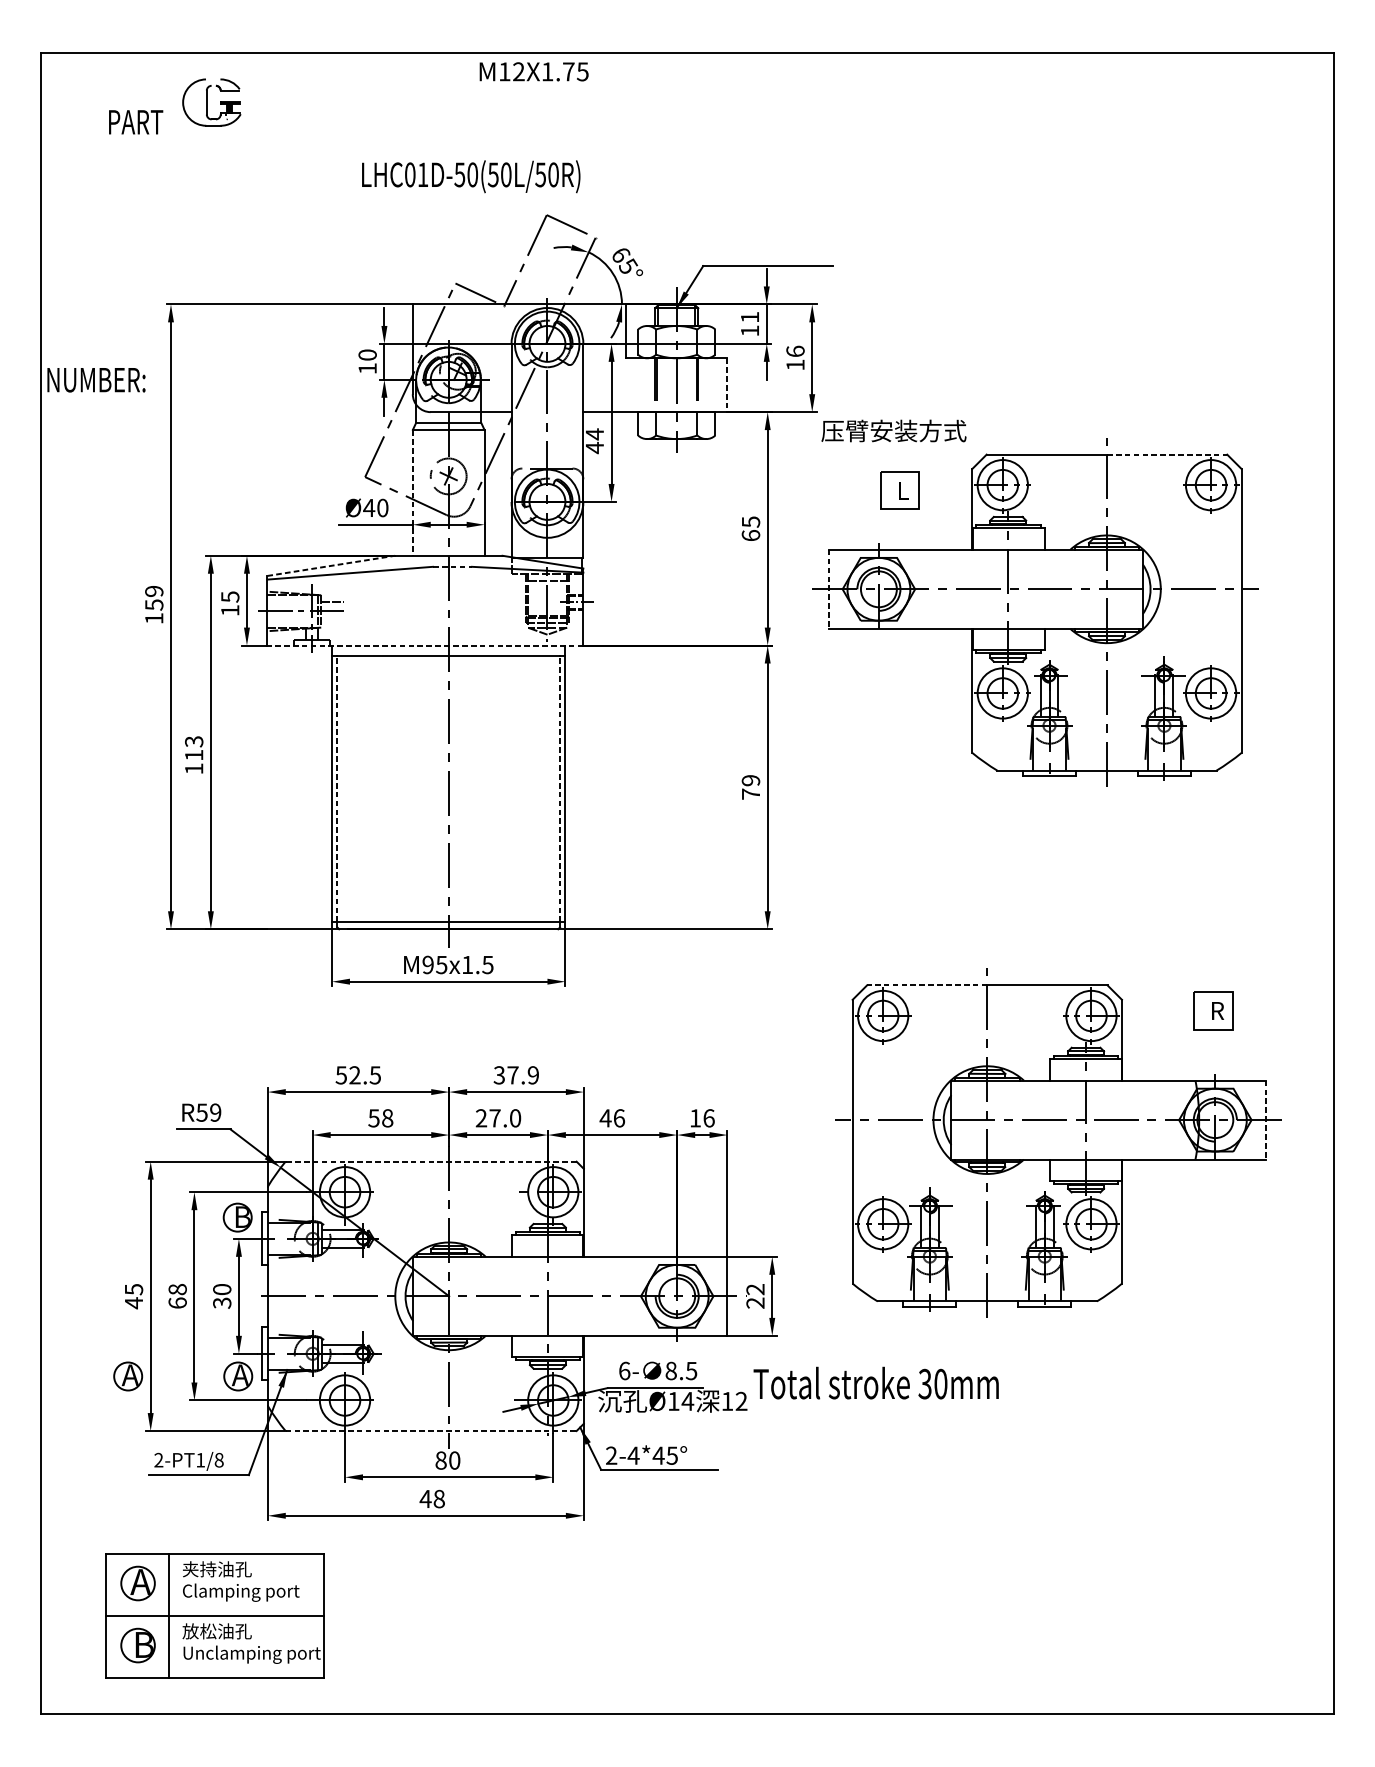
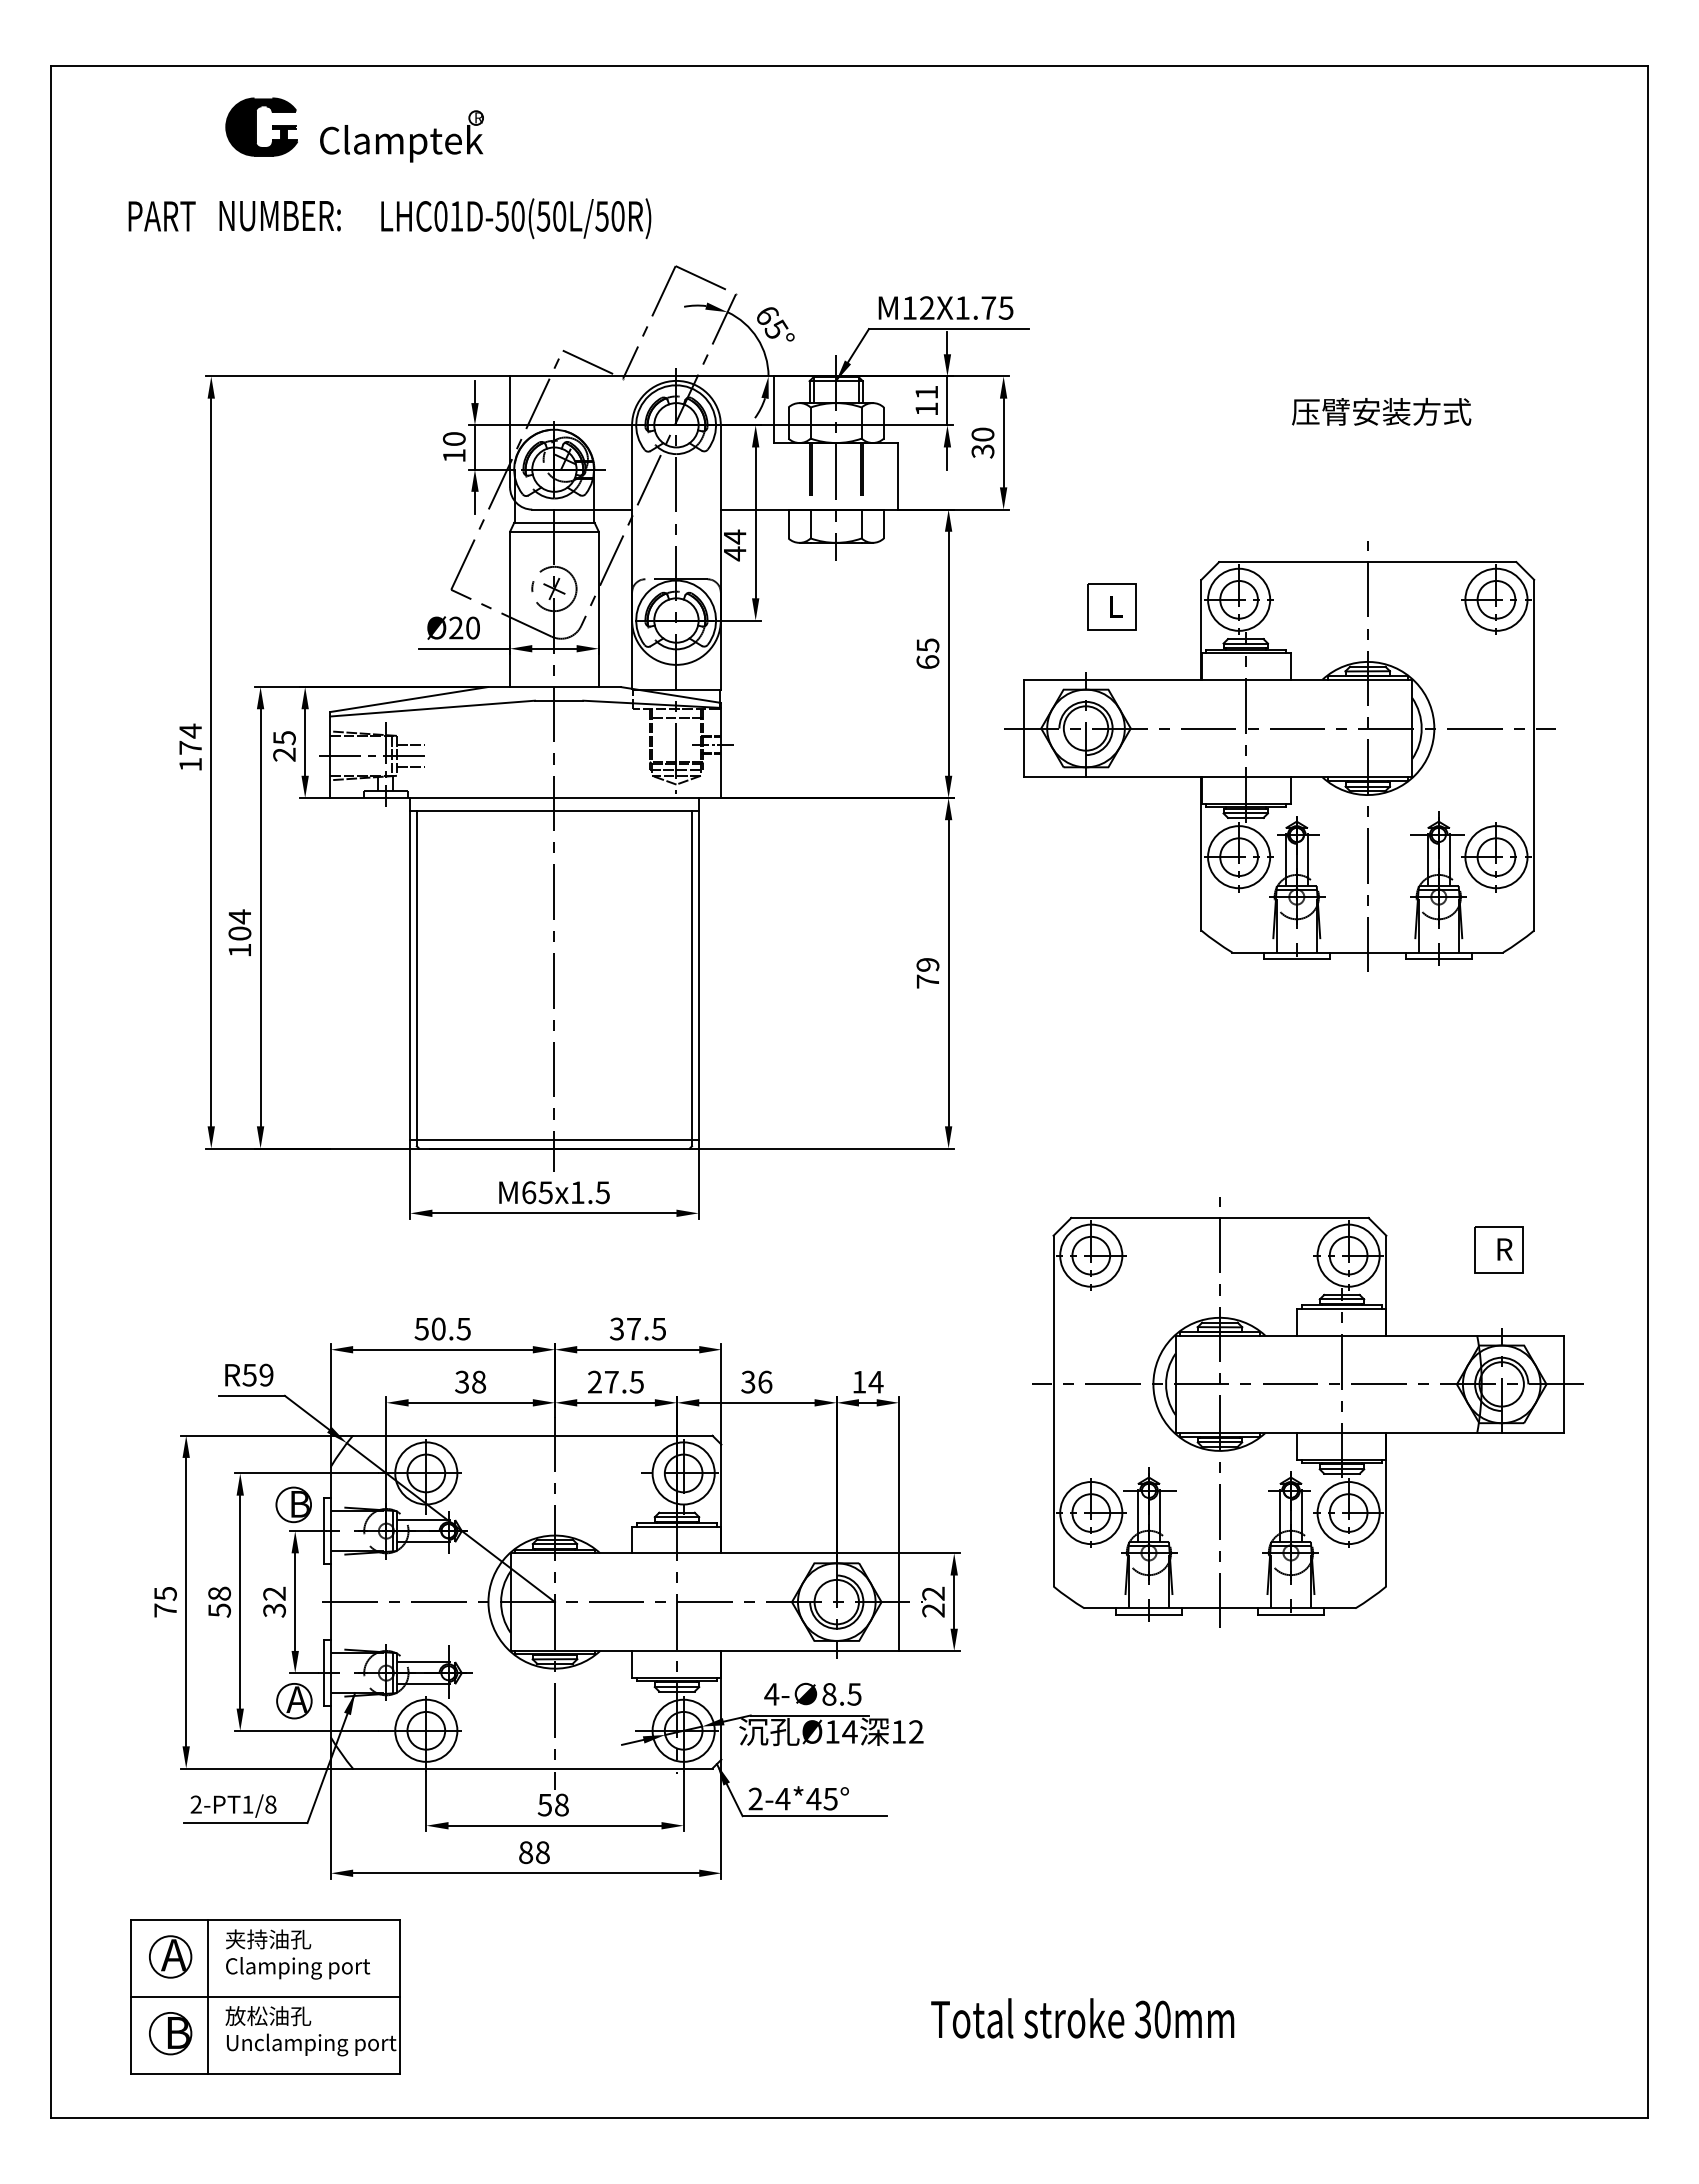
text: (533, 71) -> (945, 307), moved
fill: (211, 102) -> (261, 126), added
part: (324, 110) -> (401, 136), added
text: (135, 122) -> (161, 216), moved
text: (471, 176) -> (516, 218), moved
text: (795, 357) -> (982, 442), 16 -> 30
text: (95, 380) -> (279, 216), moved
line: (727, 385) -> (898, 476), dashed -> solid
text: (893, 430) -> (1381, 411), moved
line: (1167, 454) -> (1442, 562), dashed -> solid
line: (413, 493) -> (510, 610), dashed -> solid
text: (368, 507) -> (455, 627), Ø40 -> Ø20
line: (331, 565) -> (409, 699), dashed -> solid
line: (452, 566) -> (559, 700), dashed -> solid
line: (828, 589) -> (1023, 728), dashed -> solid
text: (154, 598) -> (190, 739), 159 -> 174
text: (230, 610) -> (284, 754), 15 -> 25
line: (332, 620) -> (410, 766), added
line: (425, 645) -> (525, 798), dashed -> solid
text: (193, 747) -> (239, 924), 113 -> 104
line: (337, 788) -> (416, 974), dashed -> solid
line: (560, 788) -> (692, 974), dashed -> solid
text: (428, 964) -> (529, 1192), M95x1.5 -> M65x1.5
line: (927, 985) -> (1145, 1217), dashed -> solid
text: (354, 1074) -> (438, 1328), 52.5 -> 50.5
text: (532, 1074) -> (658, 1328), 37.9 -> 37.5
text: (374, 1117) -> (462, 1381), 58 -> 38
text: (515, 1117) -> (636, 1381), 27.0 -> 27.5
text: (604, 1117) -> (747, 1381), 46 -> 36
text: (708, 1117) -> (875, 1381), 16 -> 14
line: (1265, 1120) -> (1563, 1384), dashed -> solid
line: (430, 1161) -> (532, 1435), dashed -> solid
text: (222, 1289) -> (274, 1593), 30 -> 32
text: (133, 1303) -> (165, 1610), 45 -> 75
text: (177, 1303) -> (219, 1610), 68 -> 58
text: (624, 1371) -> (771, 1694), 6- -> 4-
part: (128, 1376) -> (158, 1701), removed
text: (876, 1383) -> (1082, 2018), moved
line: (430, 1430) -> (532, 1768), dashed -> solid
text: (447, 1460) -> (552, 1804), 80 -> 58
text: (425, 1498) -> (525, 1852), 48 -> 88

